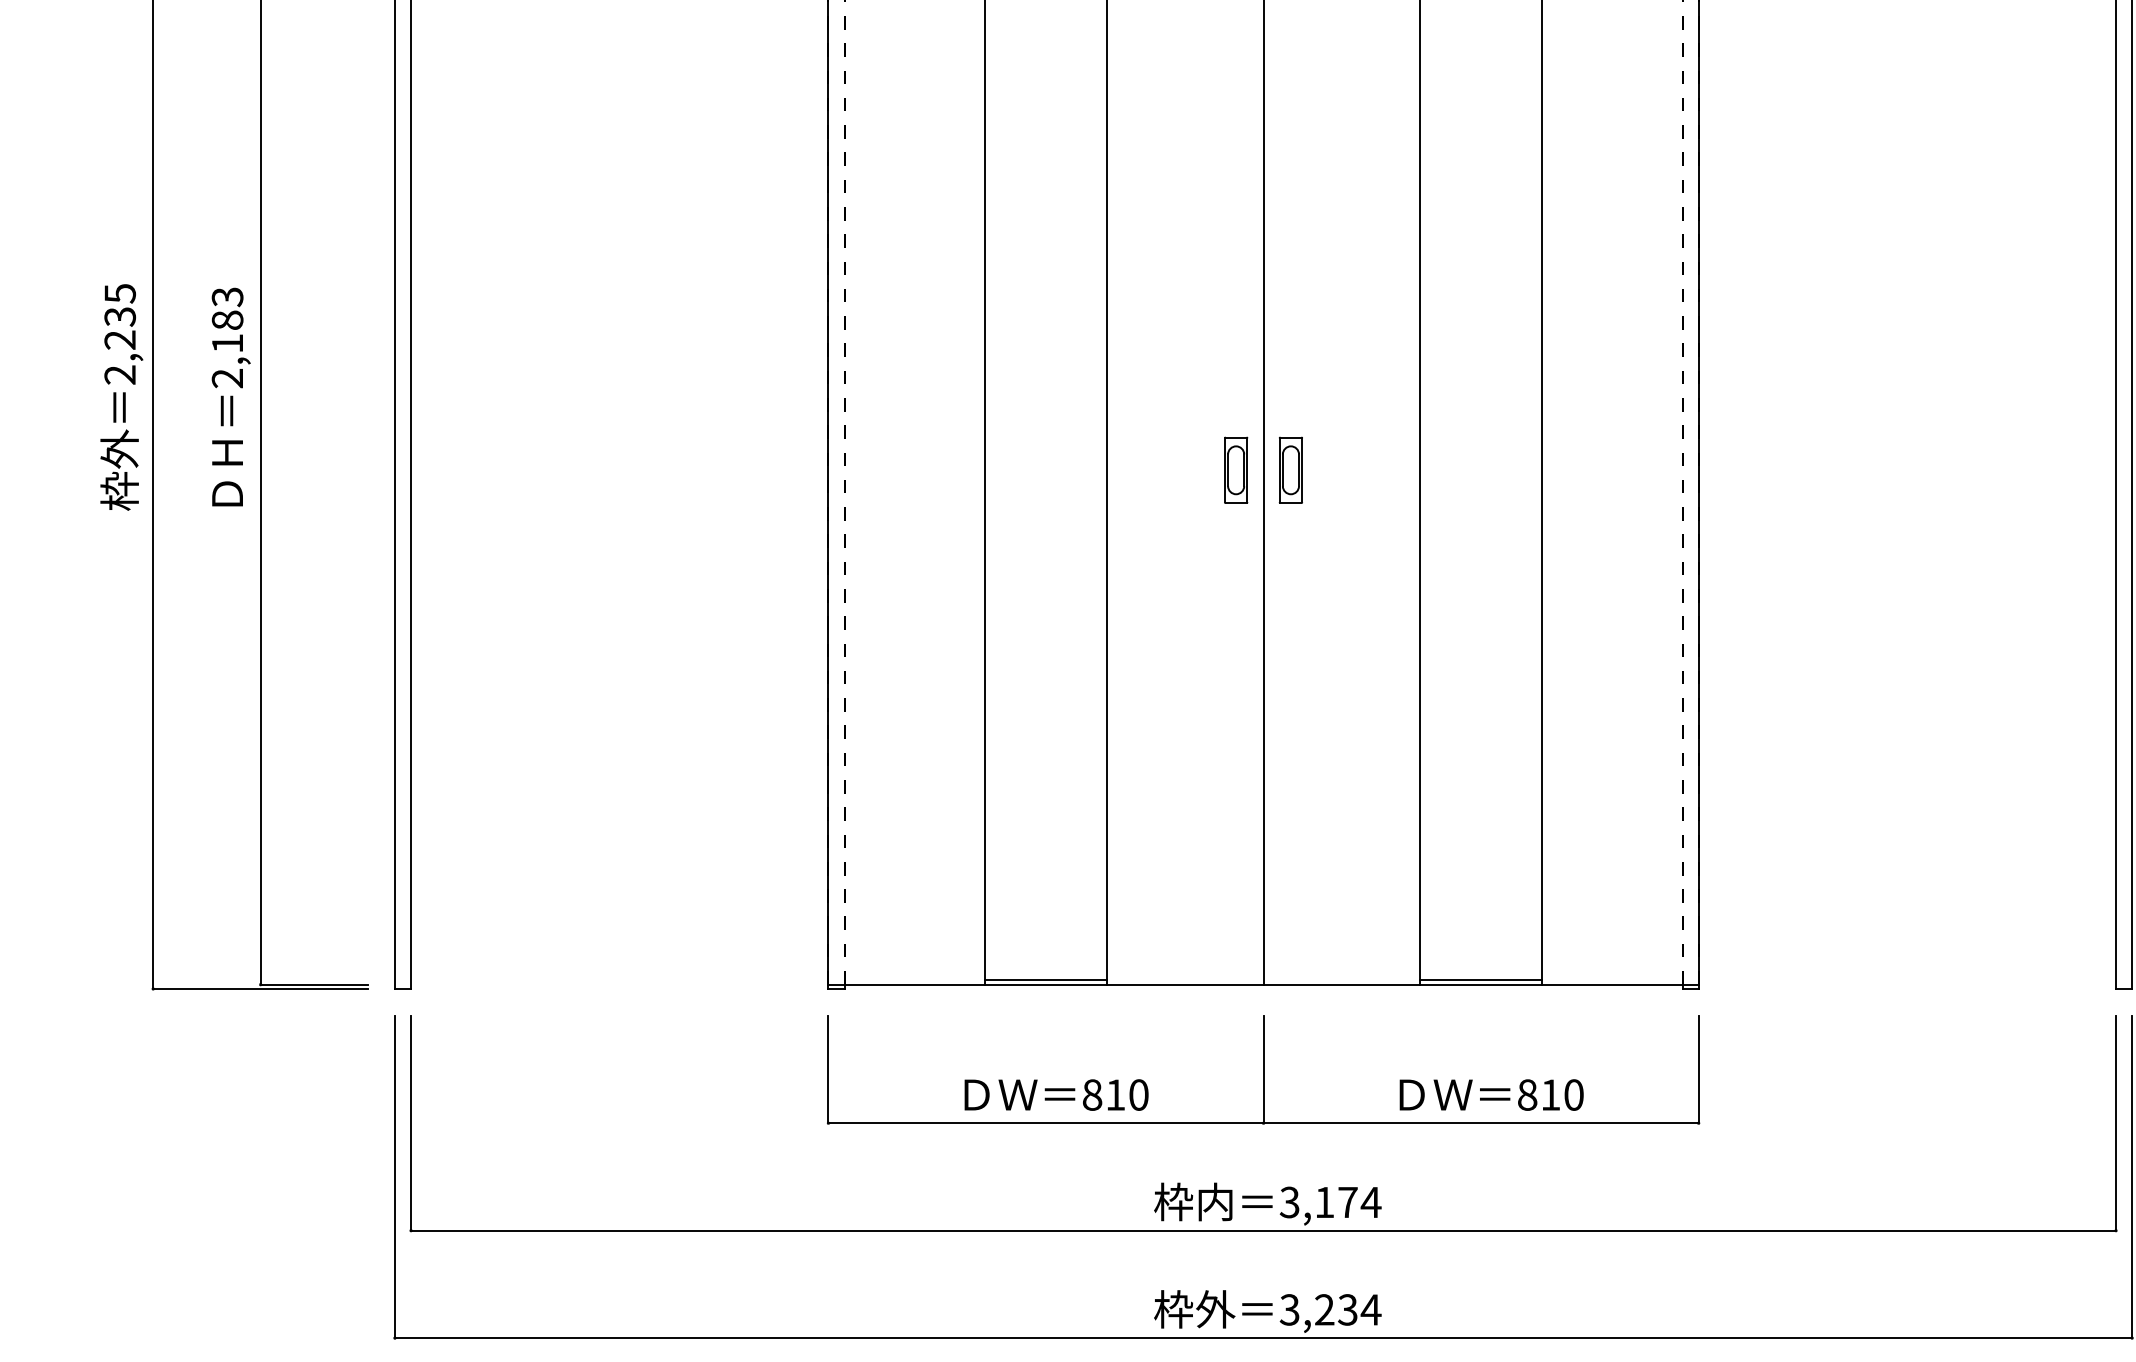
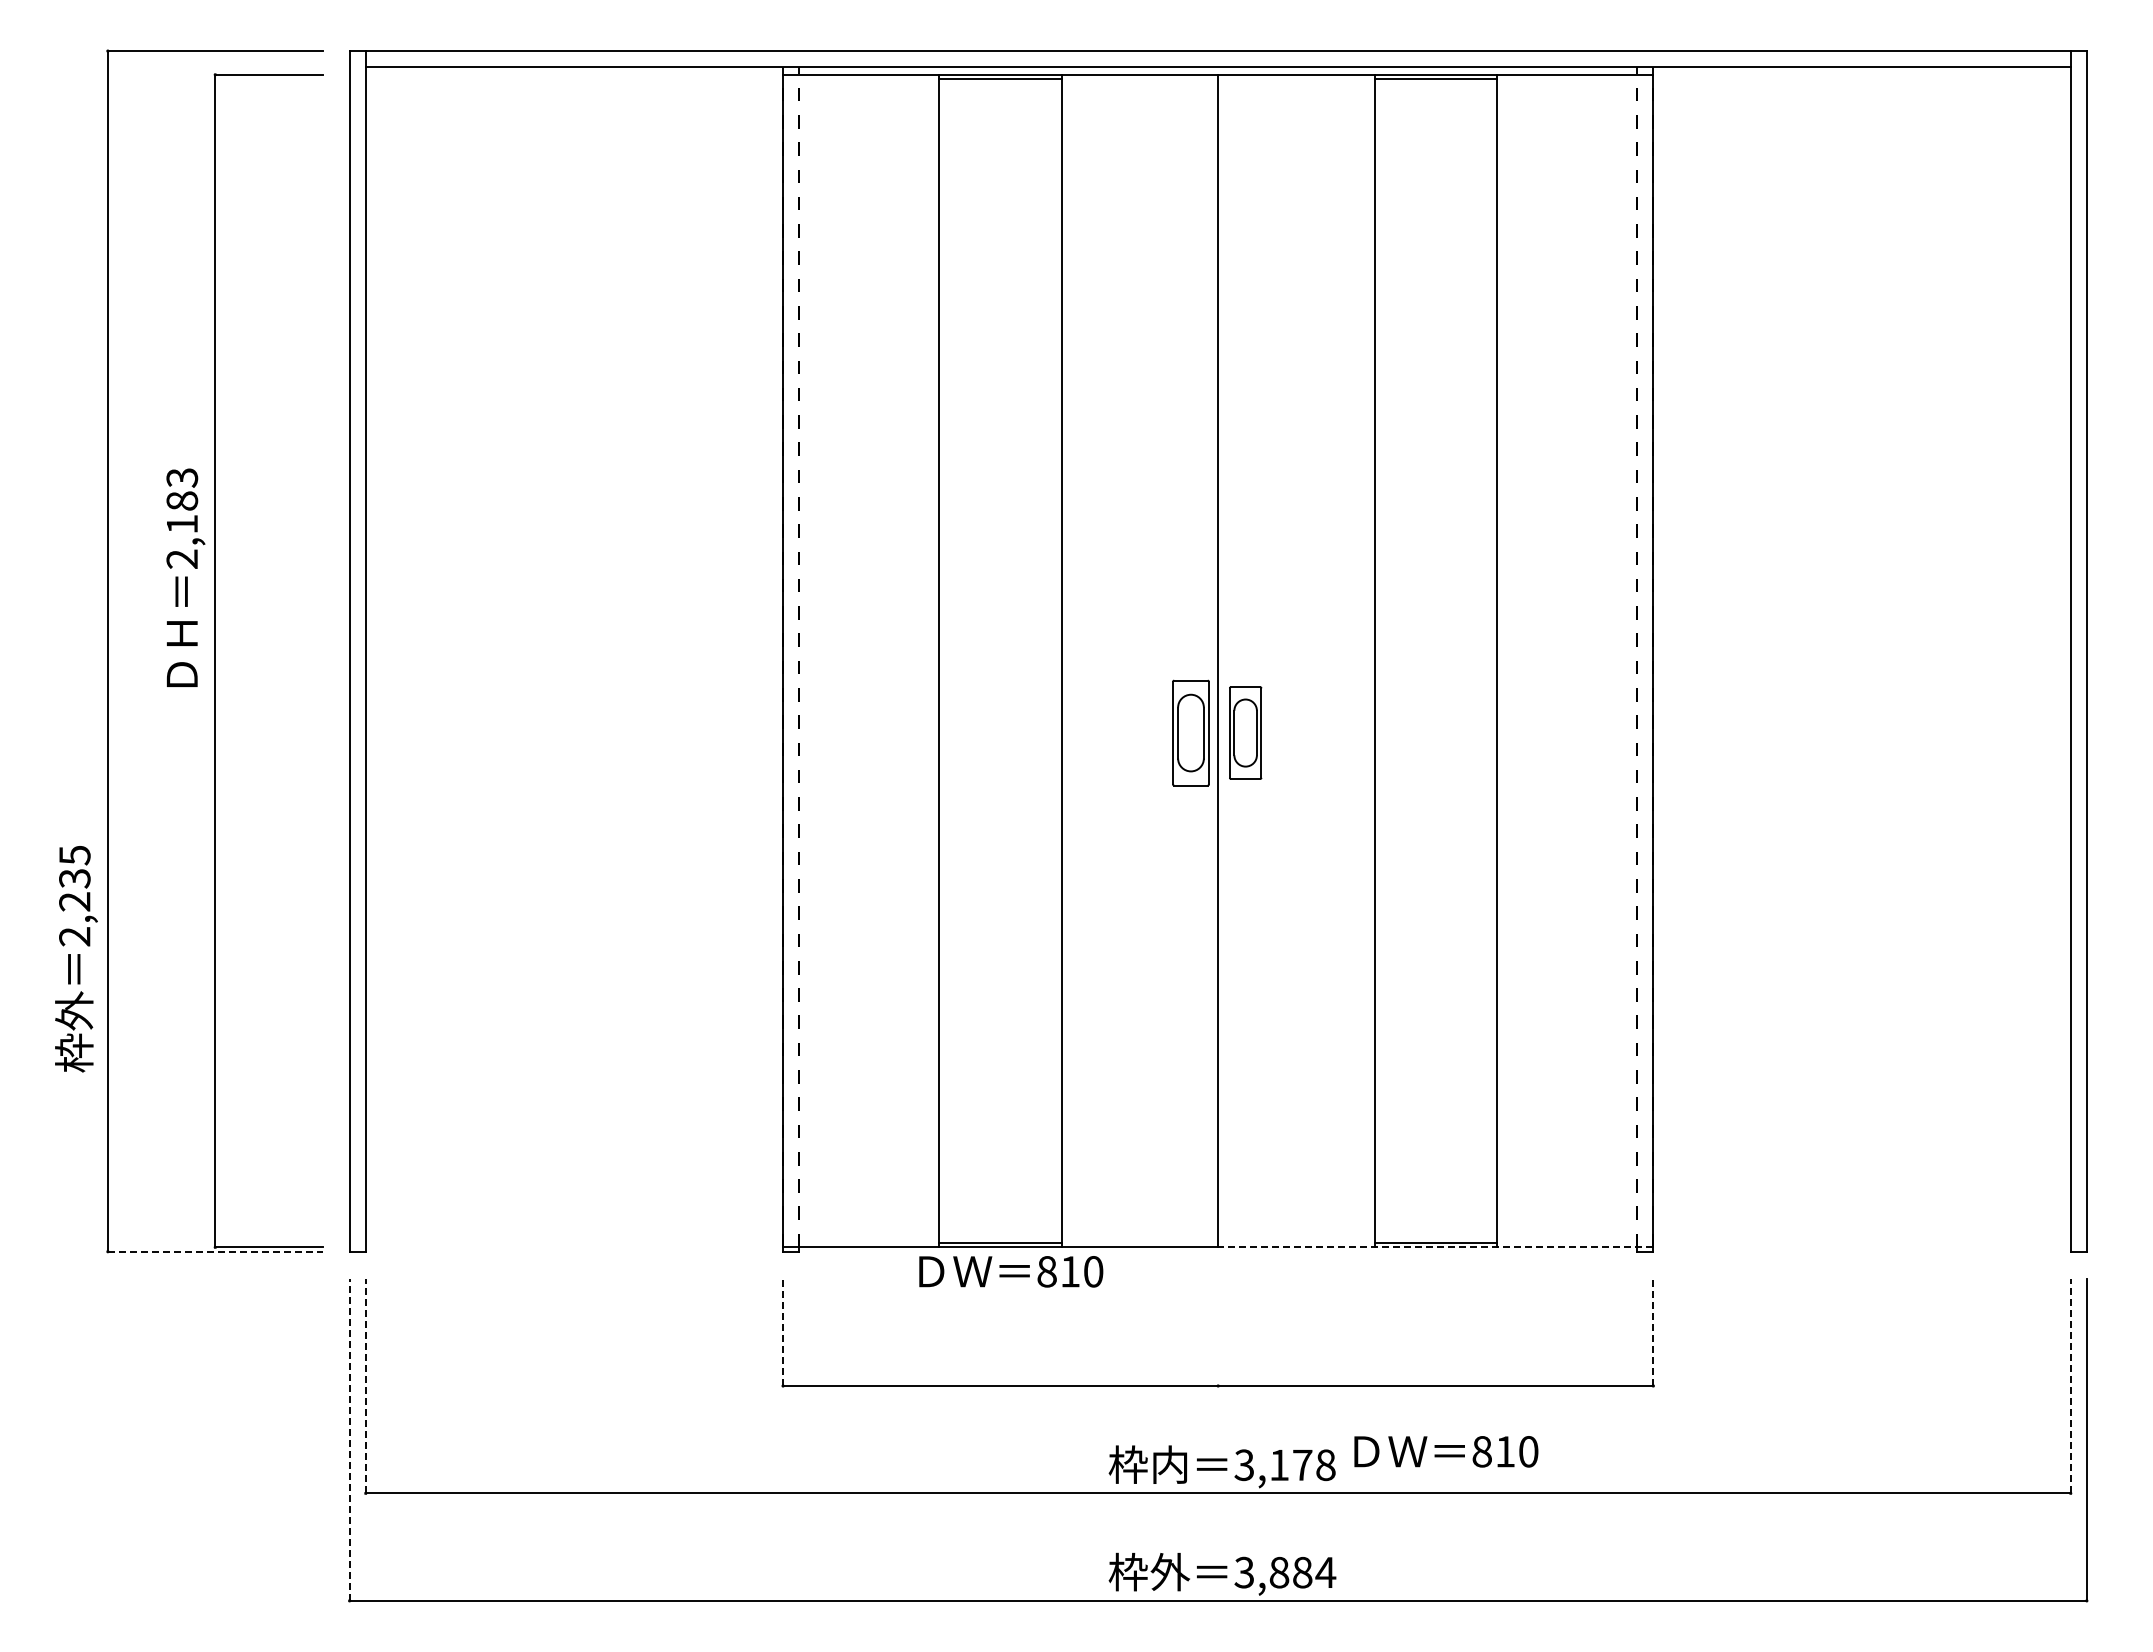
text: (230, 396) -> (185, 577), moved
text: (121, 397) -> (76, 959), moved
part: (1235, 469) -> (1190, 732), size x1.6
part: (1290, 469) -> (1245, 732), size x1.4
line: (1480, 984) -> (1435, 1247), solid -> dashed
line: (260, 988) -> (215, 1251), solid -> dashed
line: (1263, 1068) -> (1218, 1331), removed
line: (828, 1069) -> (783, 1332), solid -> dashed
line: (1698, 1069) -> (1653, 1332), solid -> dashed
text: (1056, 1094) -> (1011, 1271), moved
text: (1491, 1094) -> (1446, 1451), moved
line: (410, 1122) -> (365, 1385), solid -> dashed
line: (2115, 1122) -> (2070, 1385), solid -> dashed
line: (394, 1176) -> (349, 1439), solid -> dashed
text: (1370, 1202) -> (1325, 1465), 3,174 -> 3,178
text: (1335, 1309) -> (1290, 1572), 3,234 -> 3,884

